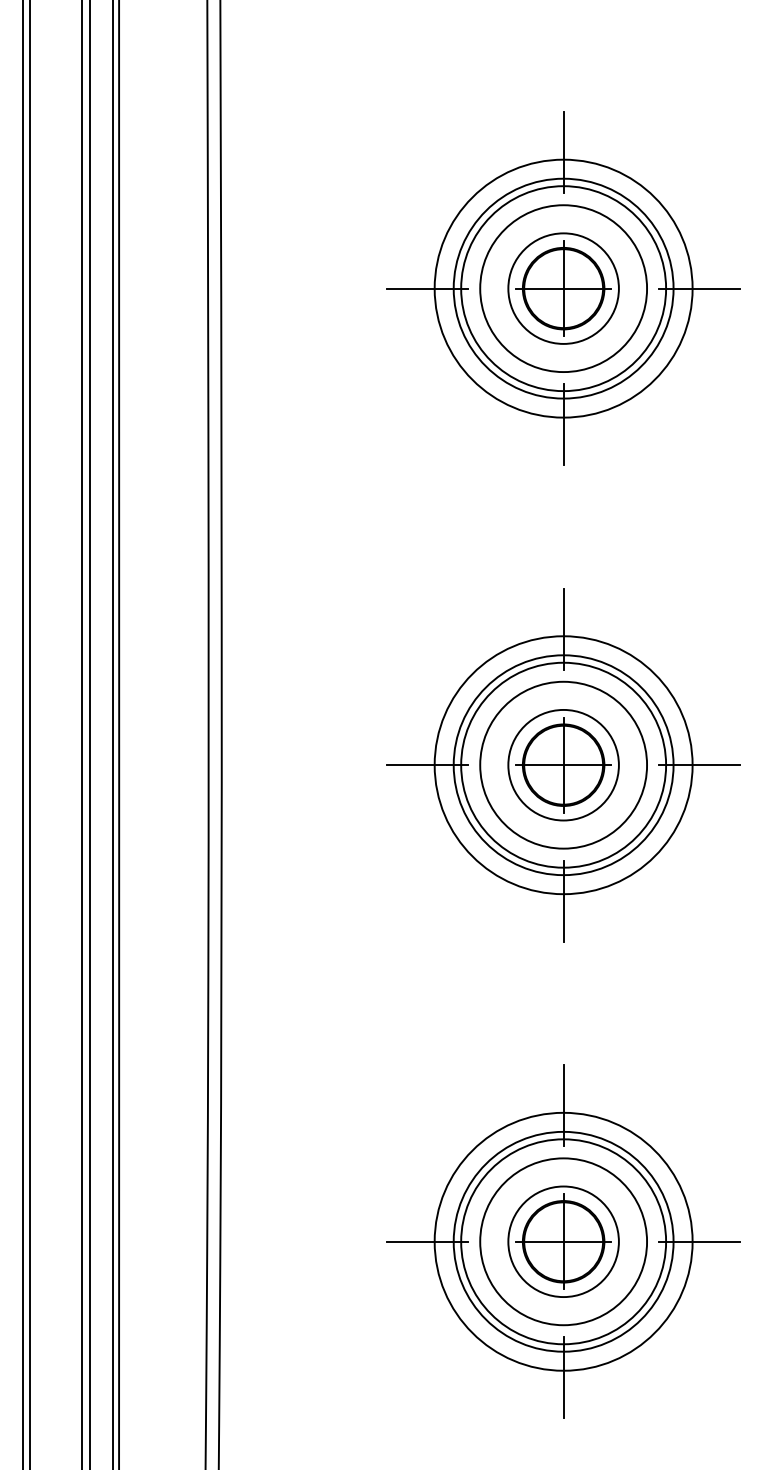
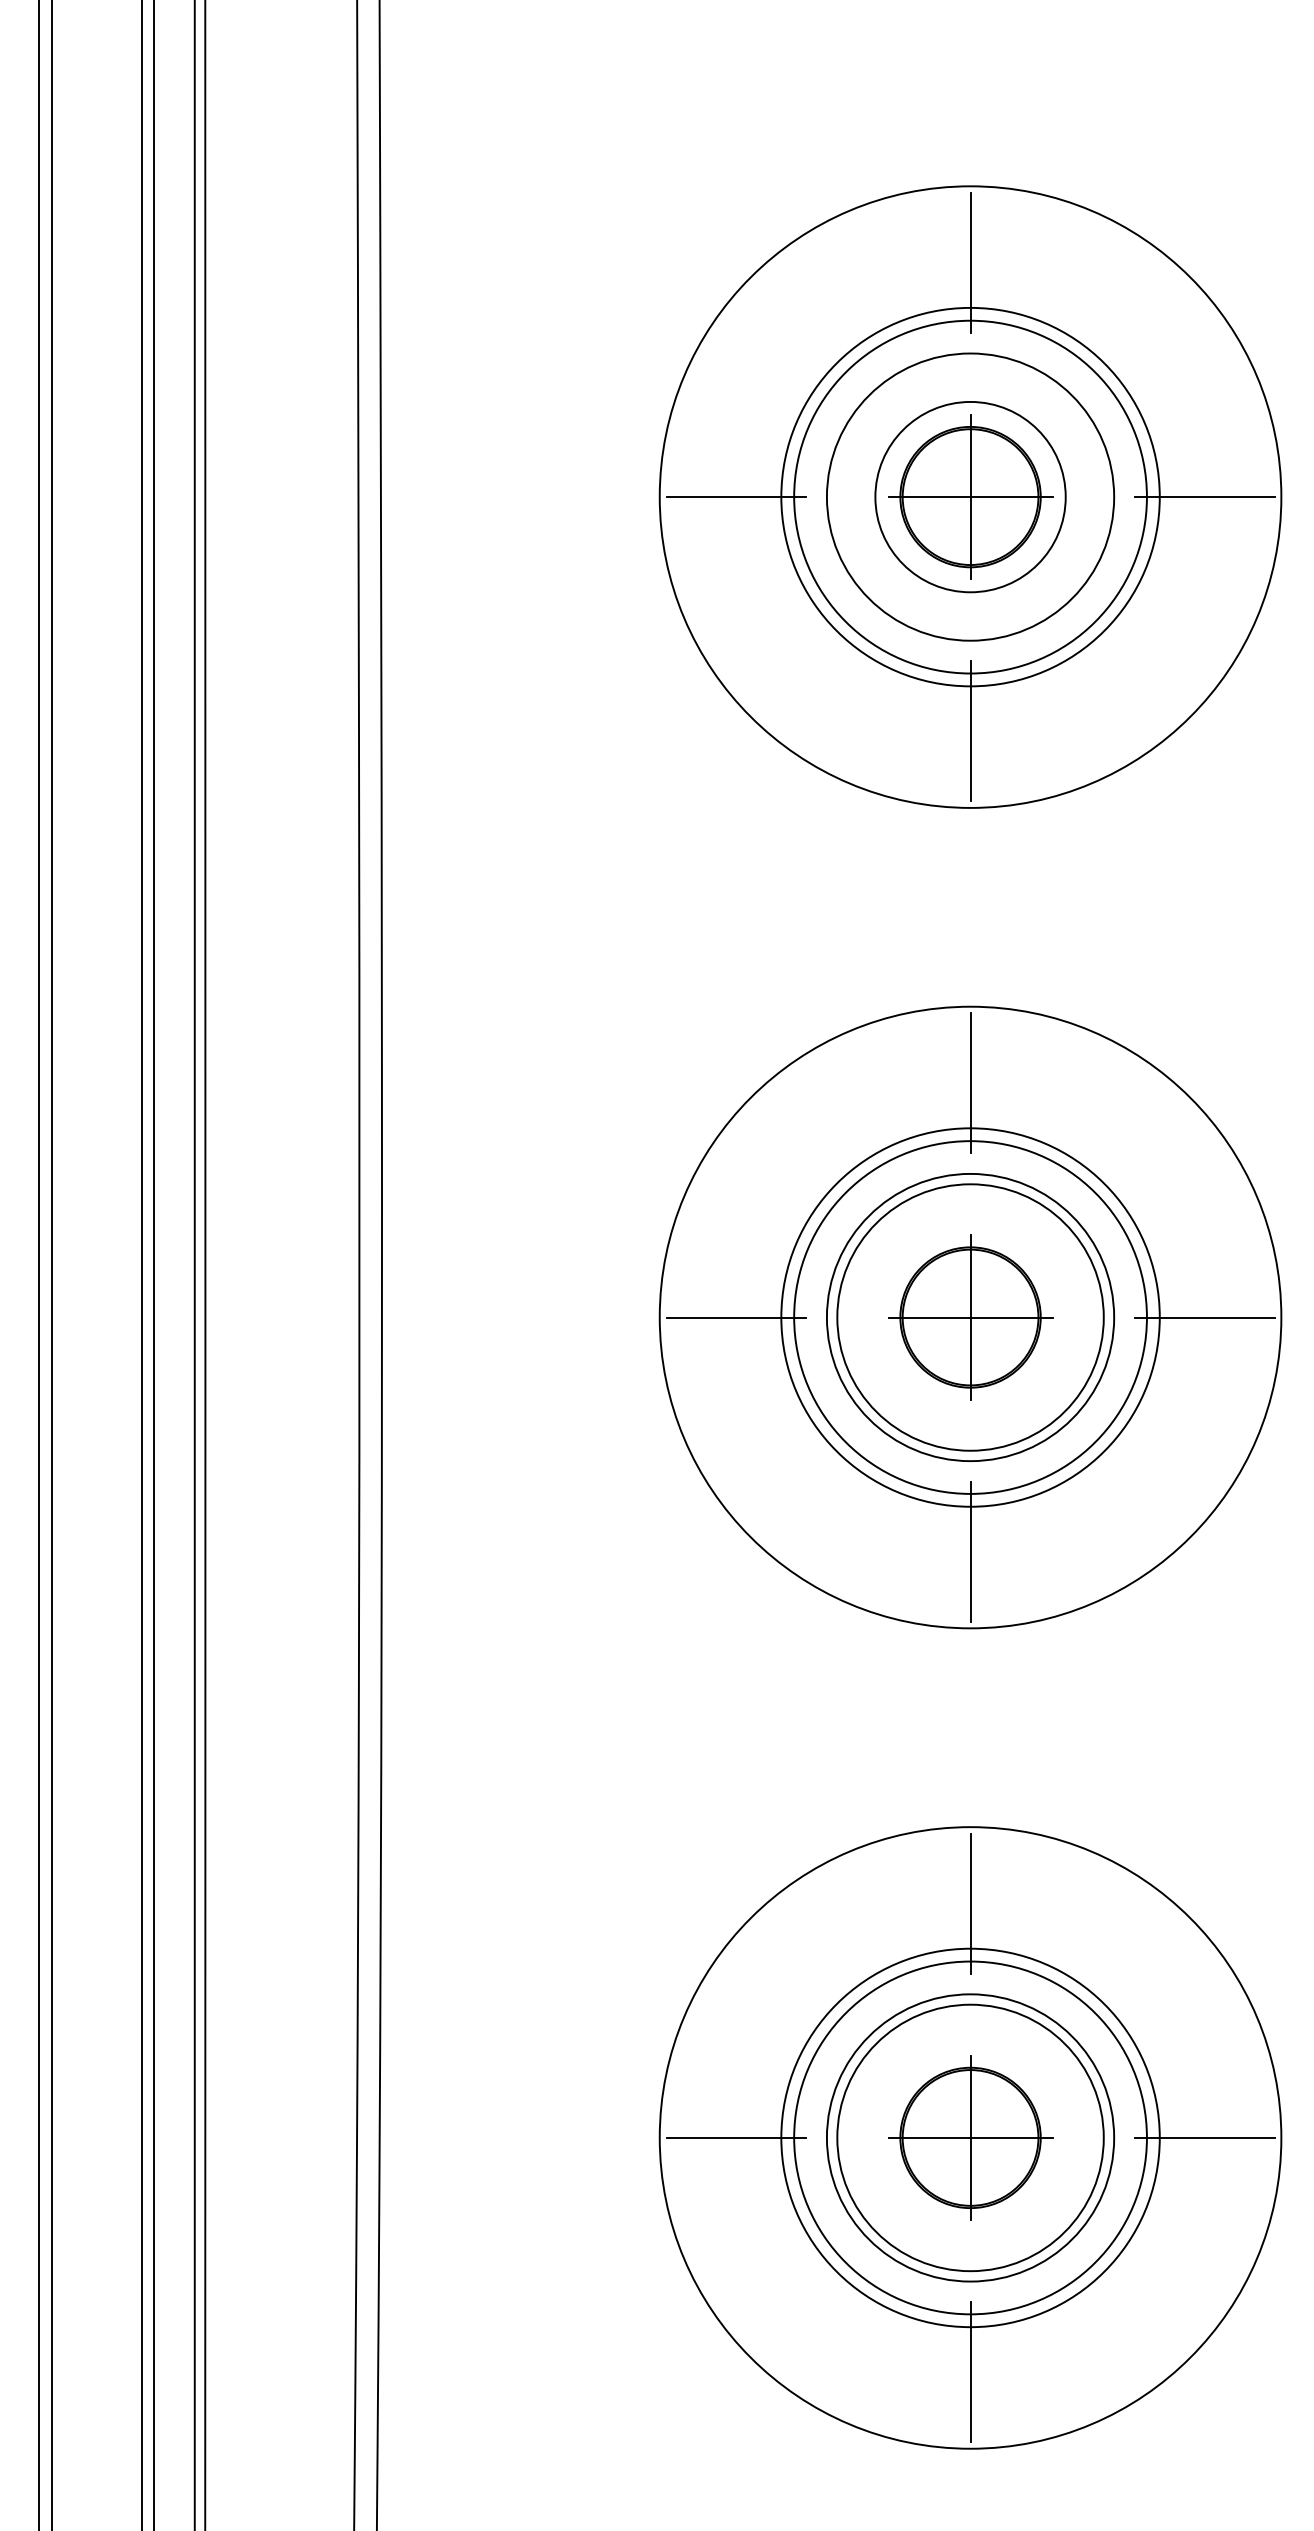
circle: (563, 288) -> (970, 496), size x1.4
circle: (563, 764) -> (970, 1316), size x1.4
circle: (563, 765) -> (970, 1318), size x1.4
circle: (563, 1241) -> (970, 2137), size x1.4
circle: (563, 1241) -> (970, 2137), size x1.4

